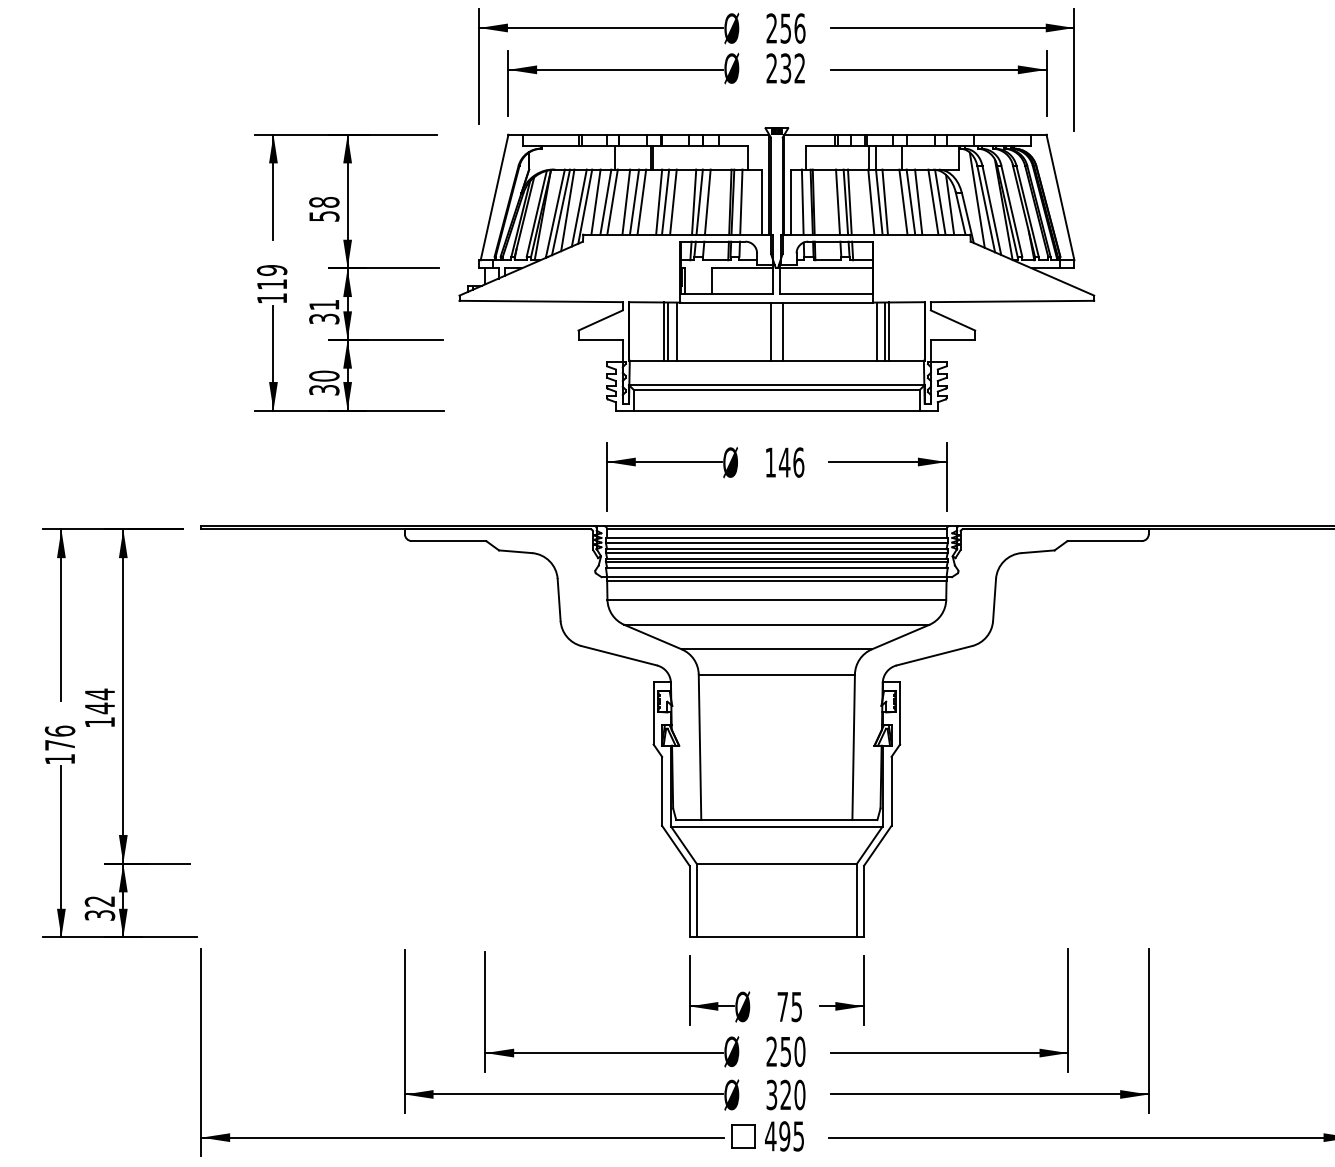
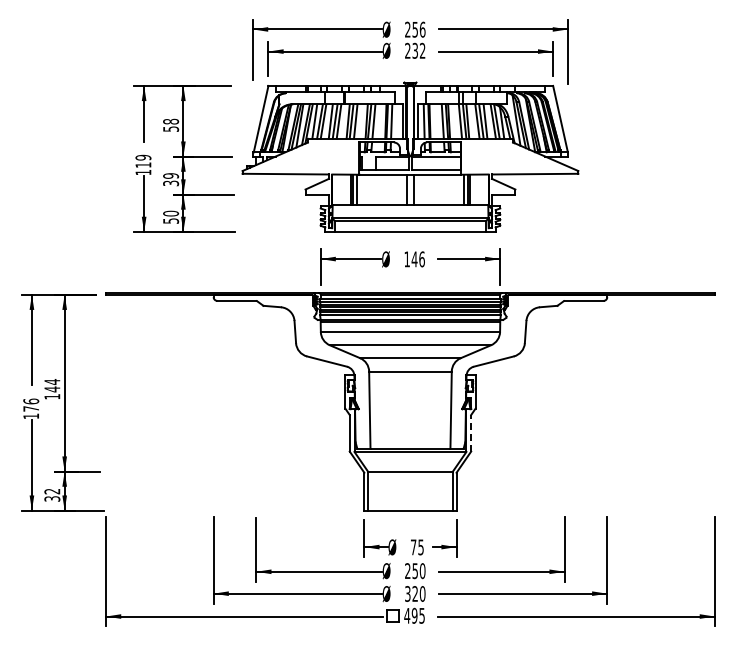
text: (325, 304) -> (171, 175), 31 -> 39
text: (323, 389) -> (170, 220), 30 -> 50
line: (892, 789) -> (471, 432), solid -> dashed

